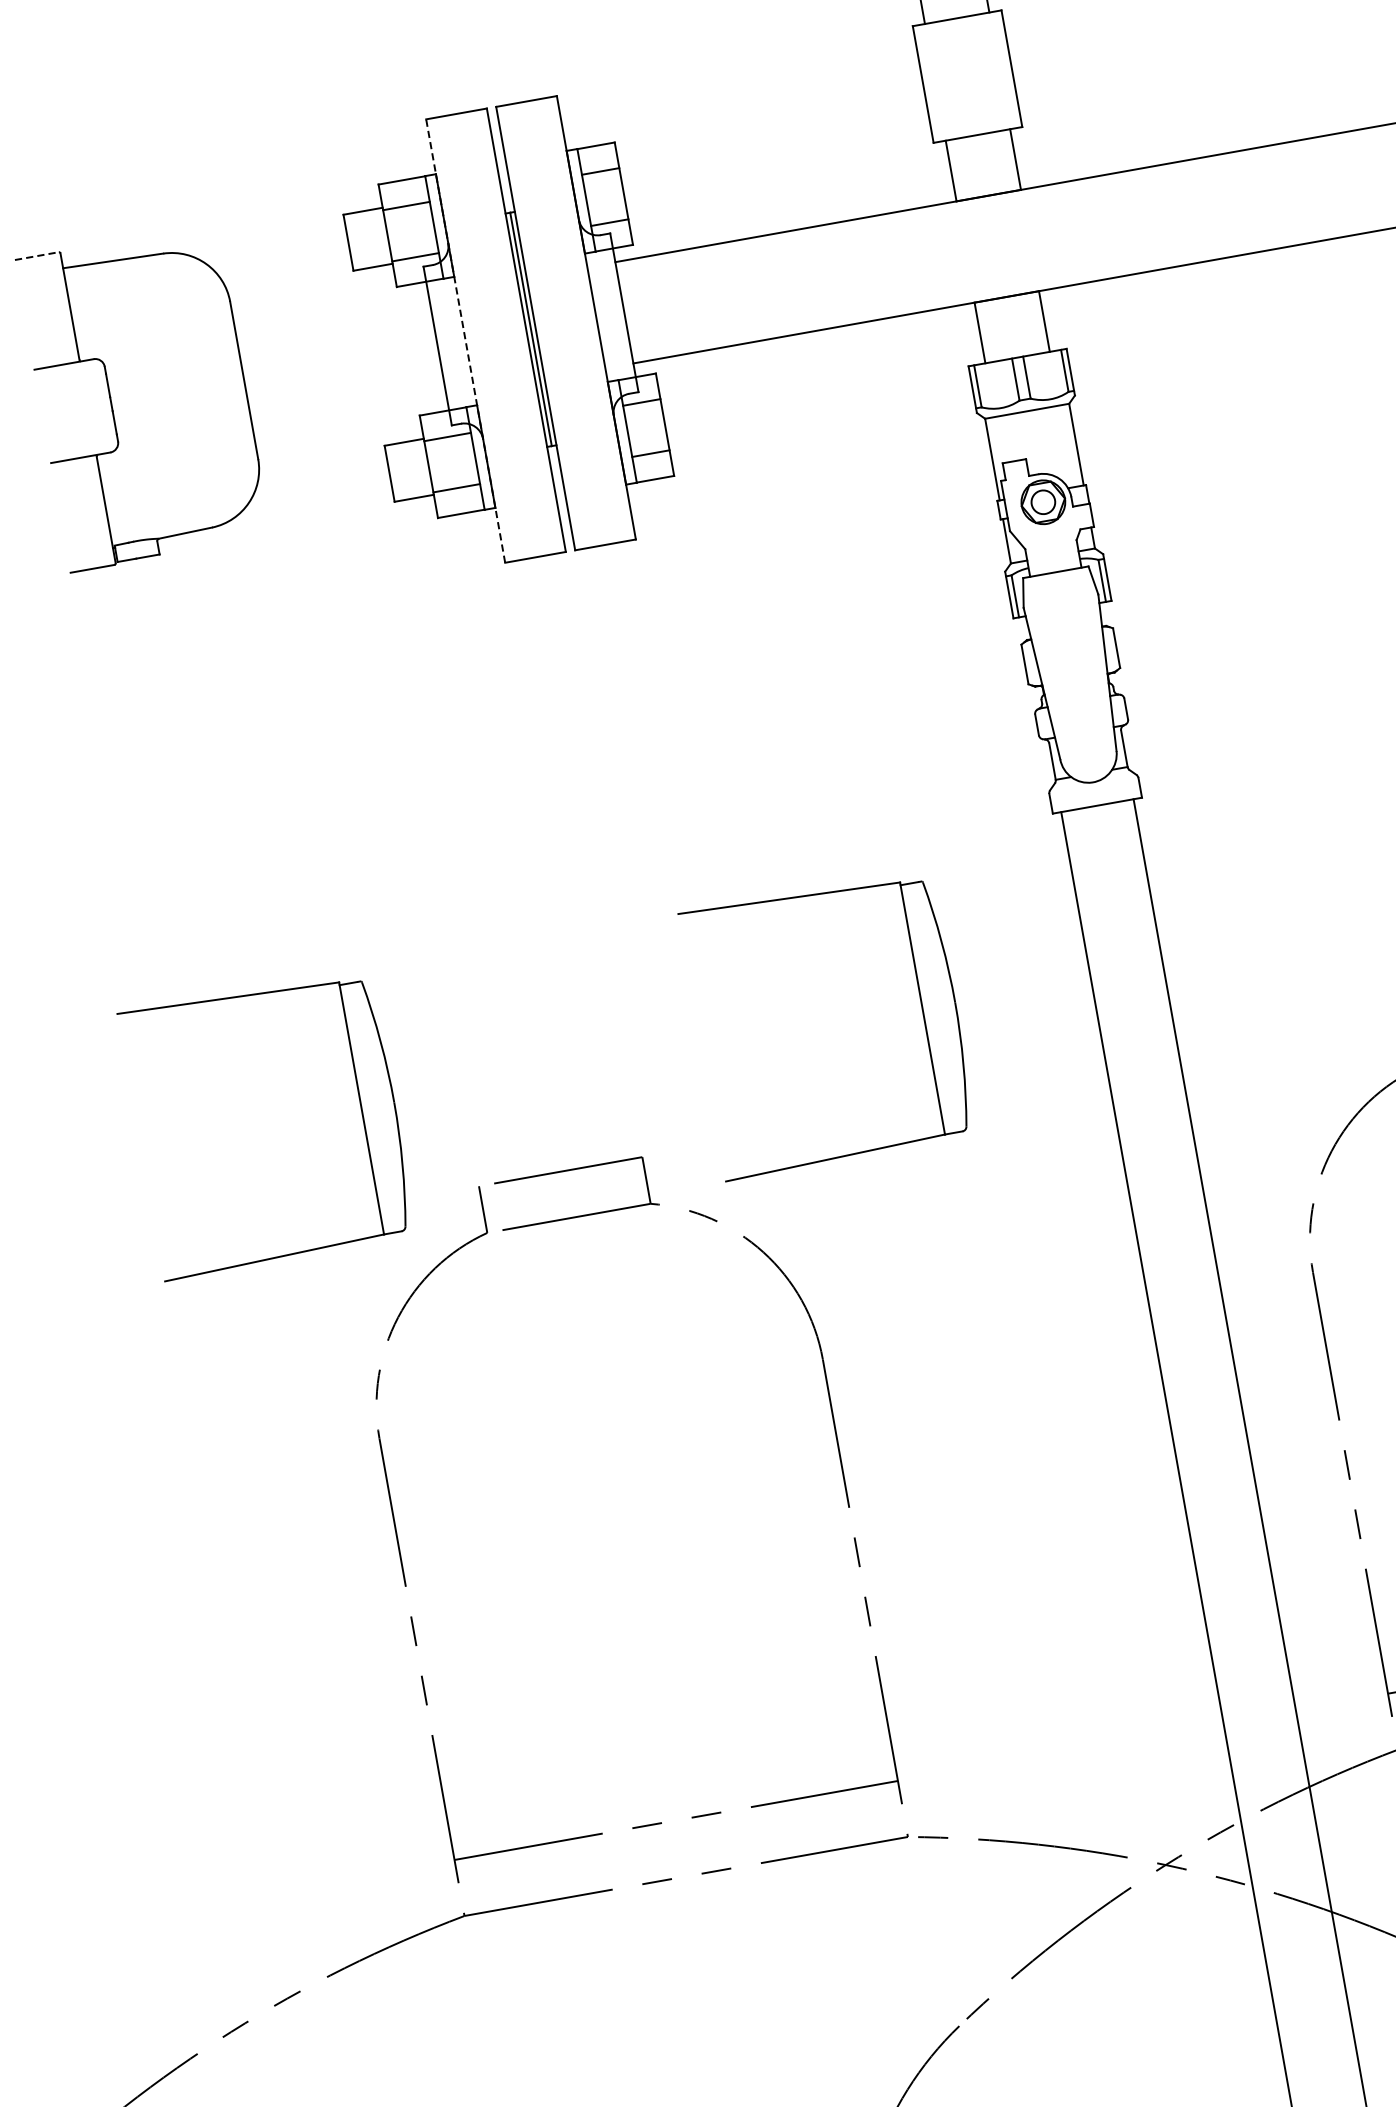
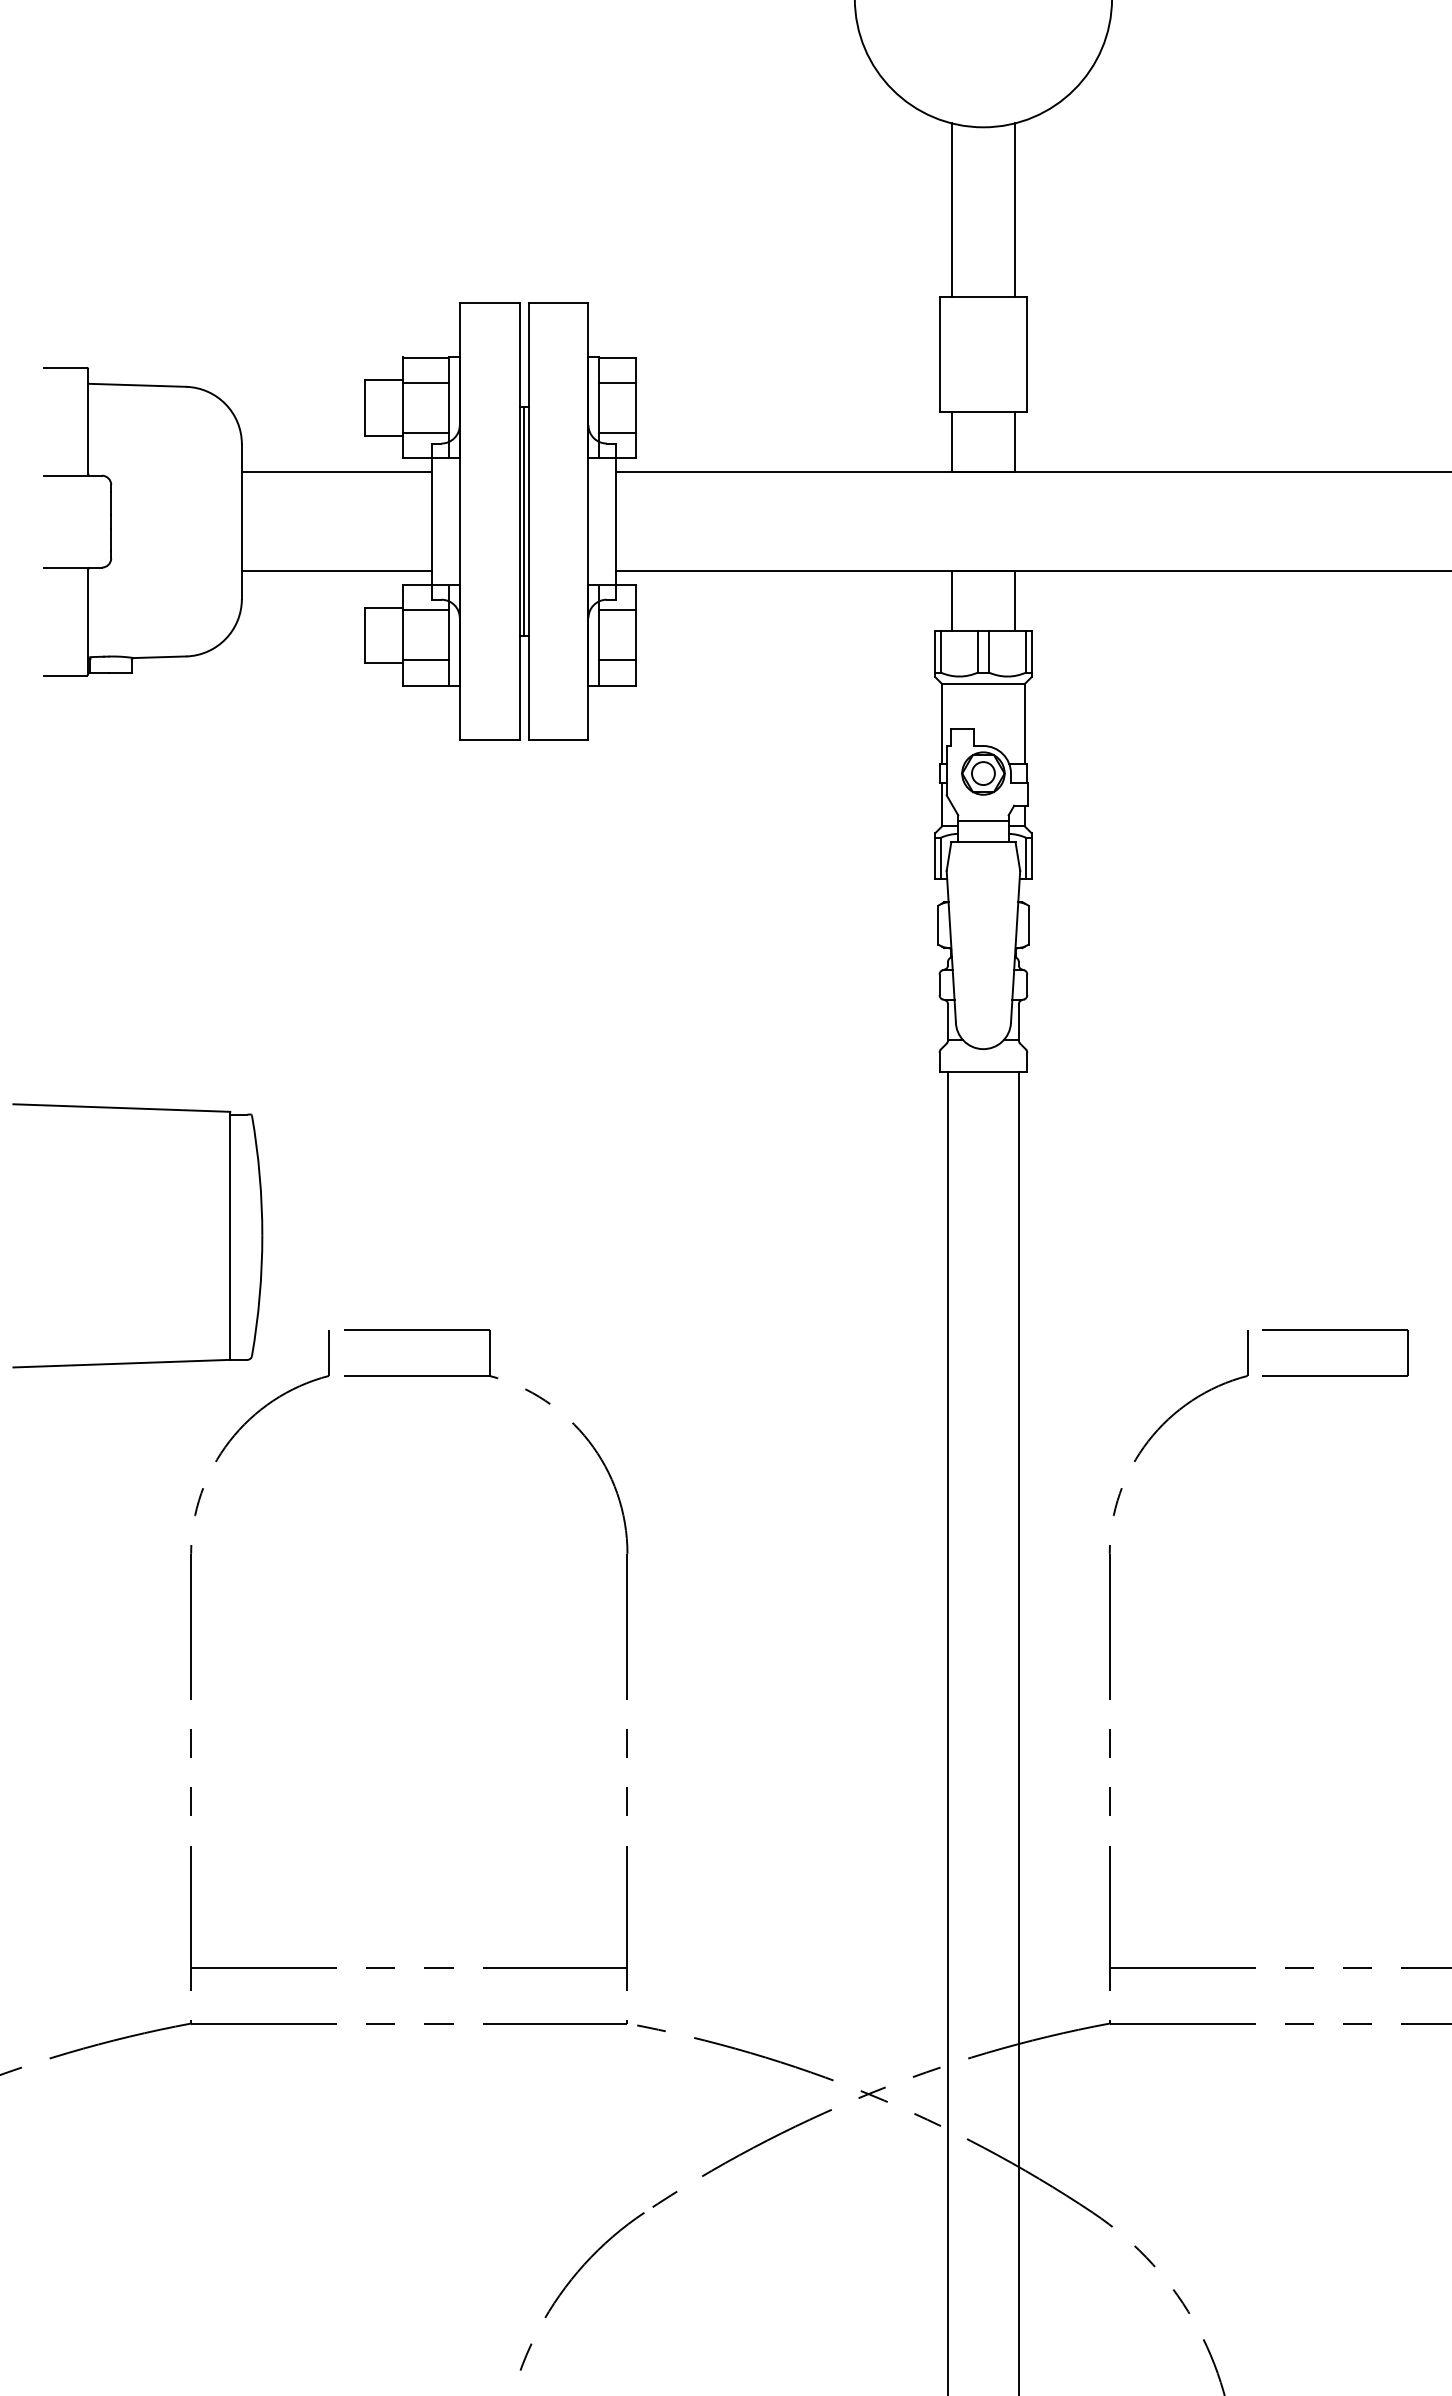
line: (37, 255) -> (65, 367), dashed -> solid
line: (331, 312) -> (336, 471), added
line: (465, 340) -> (459, 521), dashed -> solid
line: (349, 414) -> (336, 571), added
line: (1051, 549) -> (983, 820), added
part: (921, 1008) -> (781, 1235), removed

